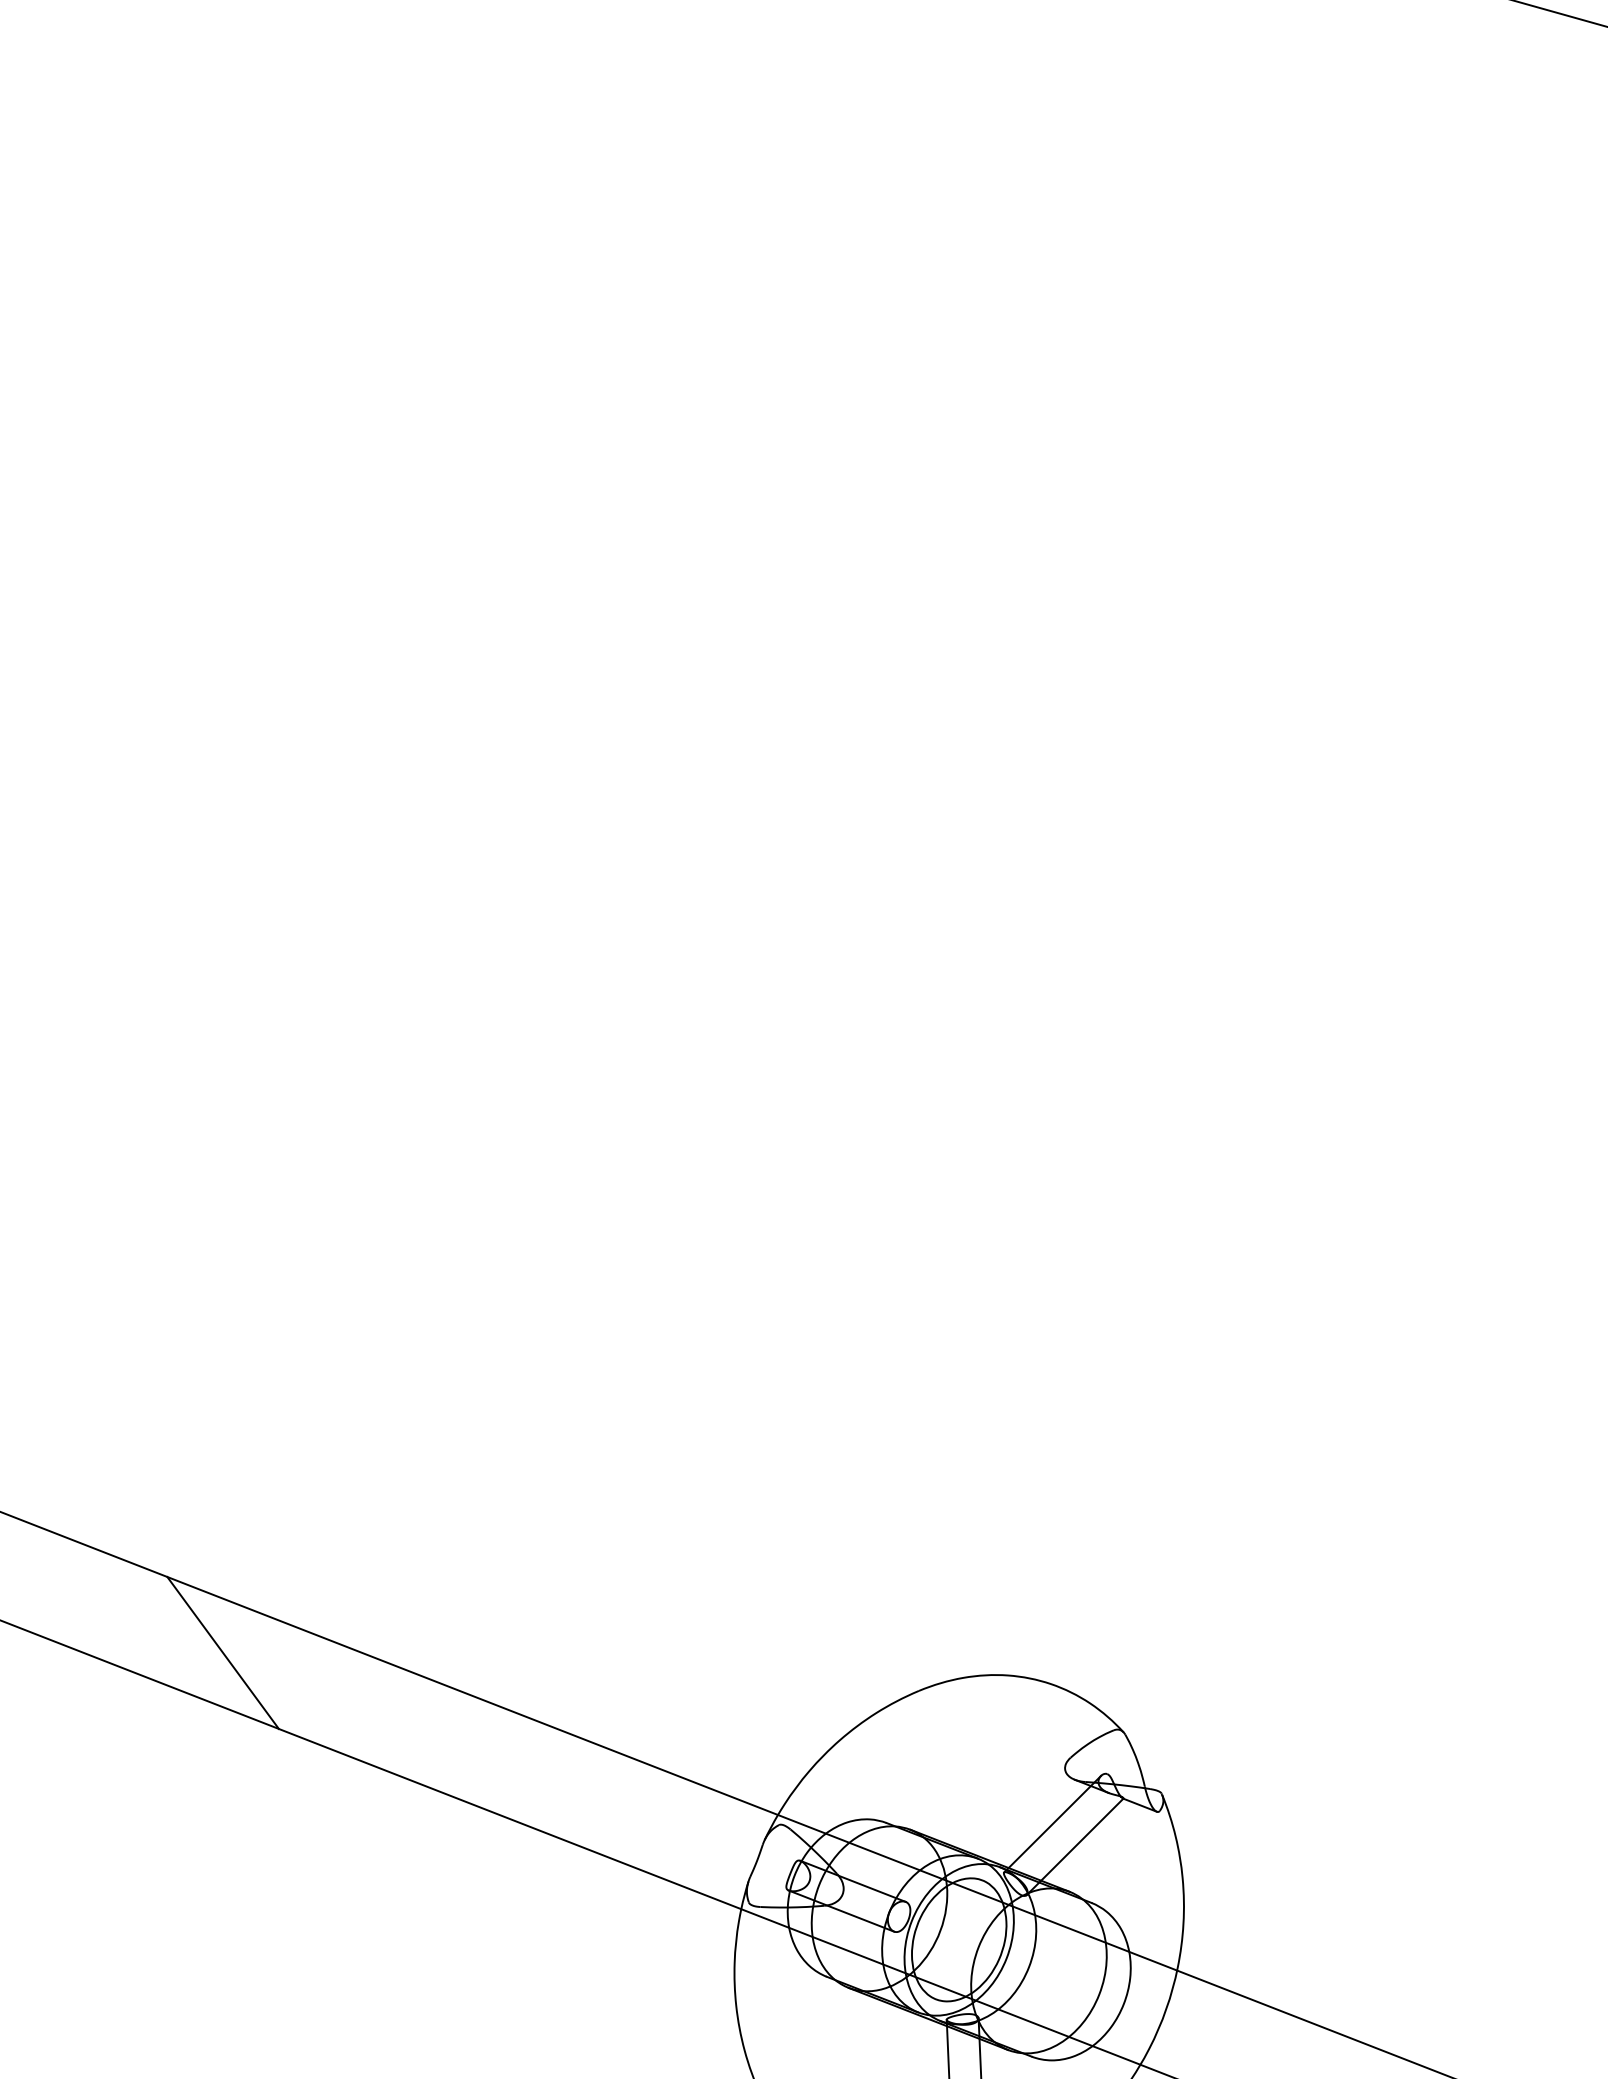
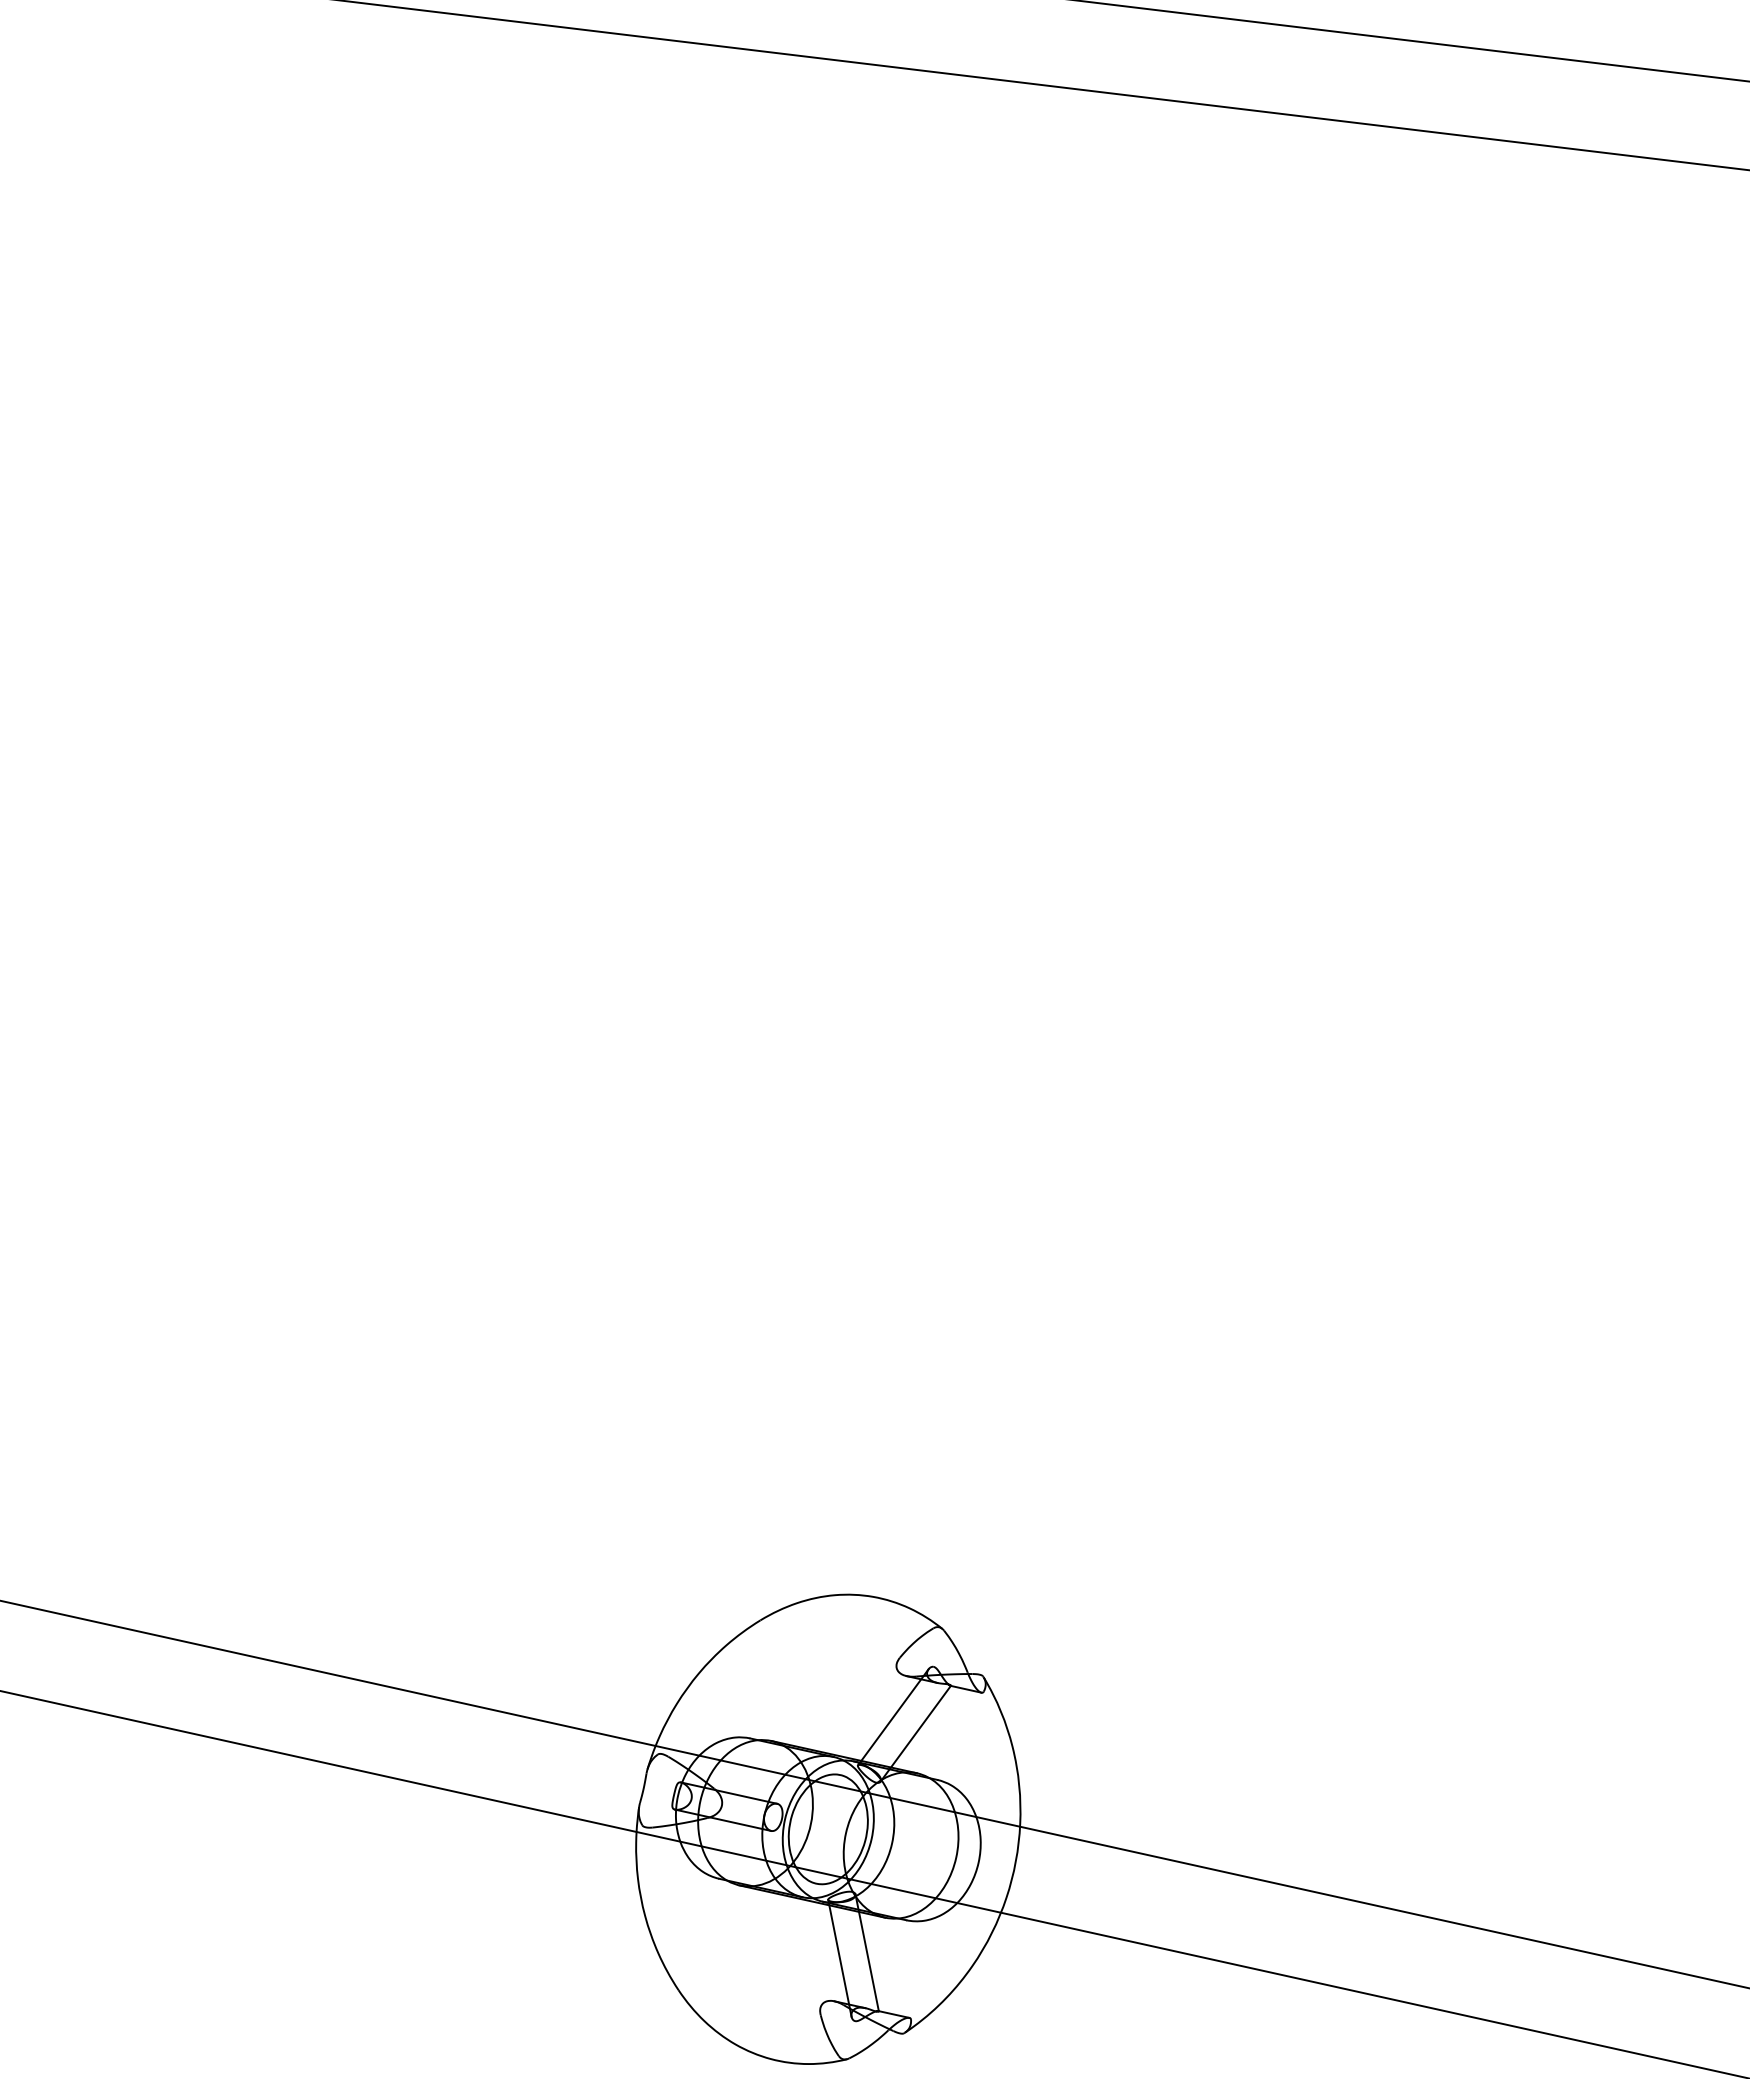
line: (223, 1653) -> (156, 1680), removed

